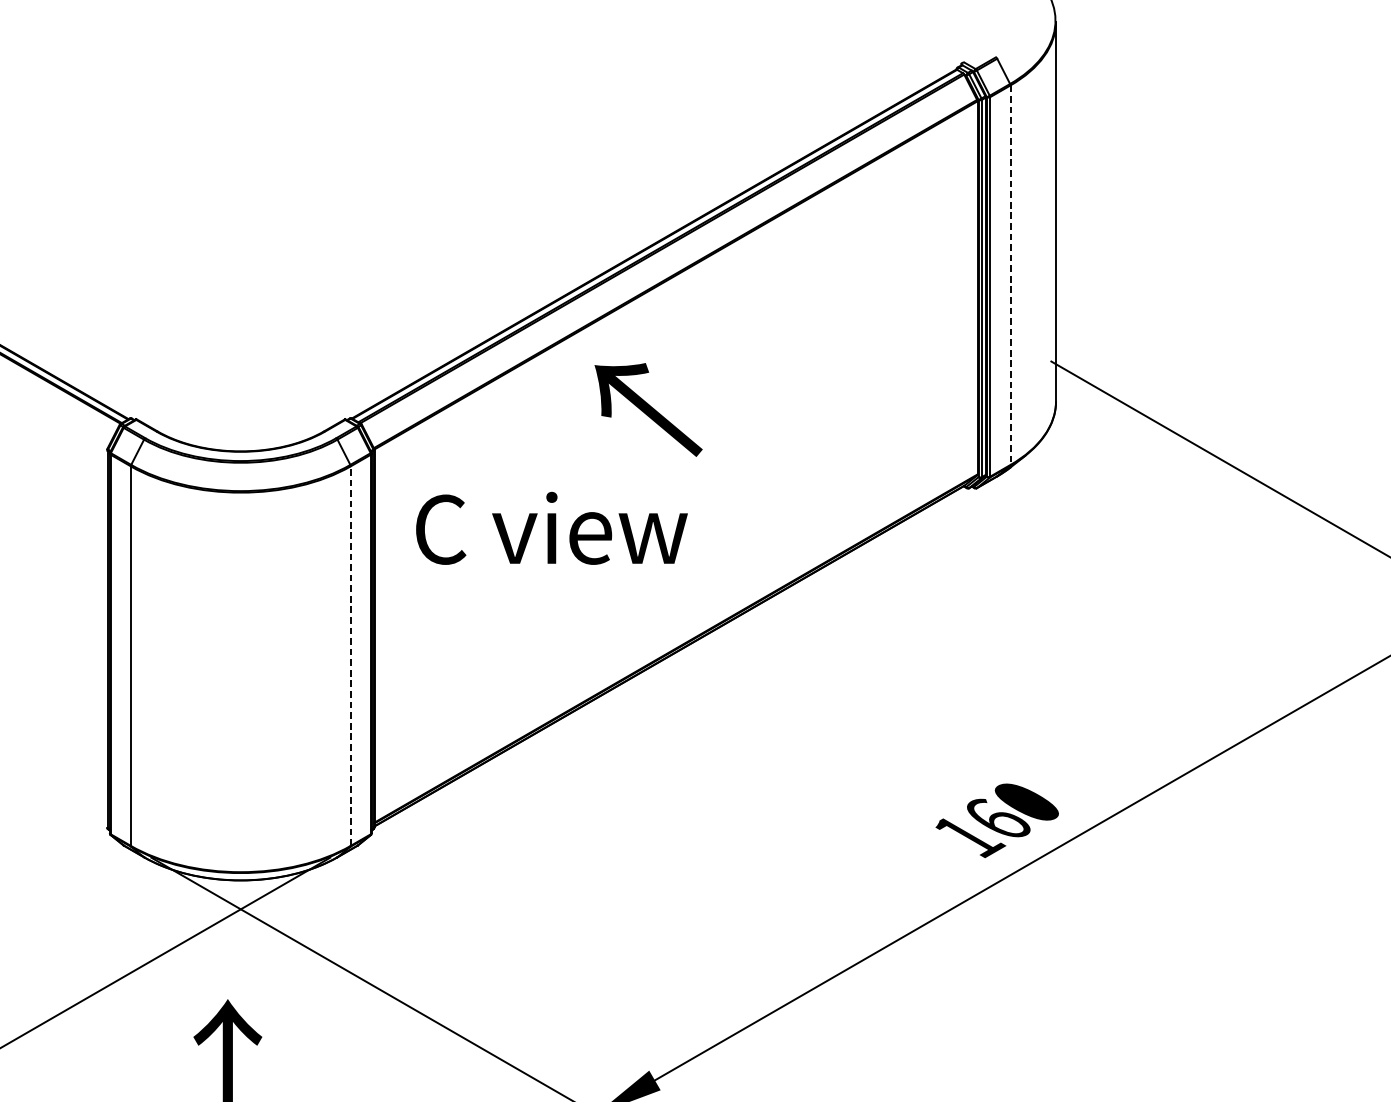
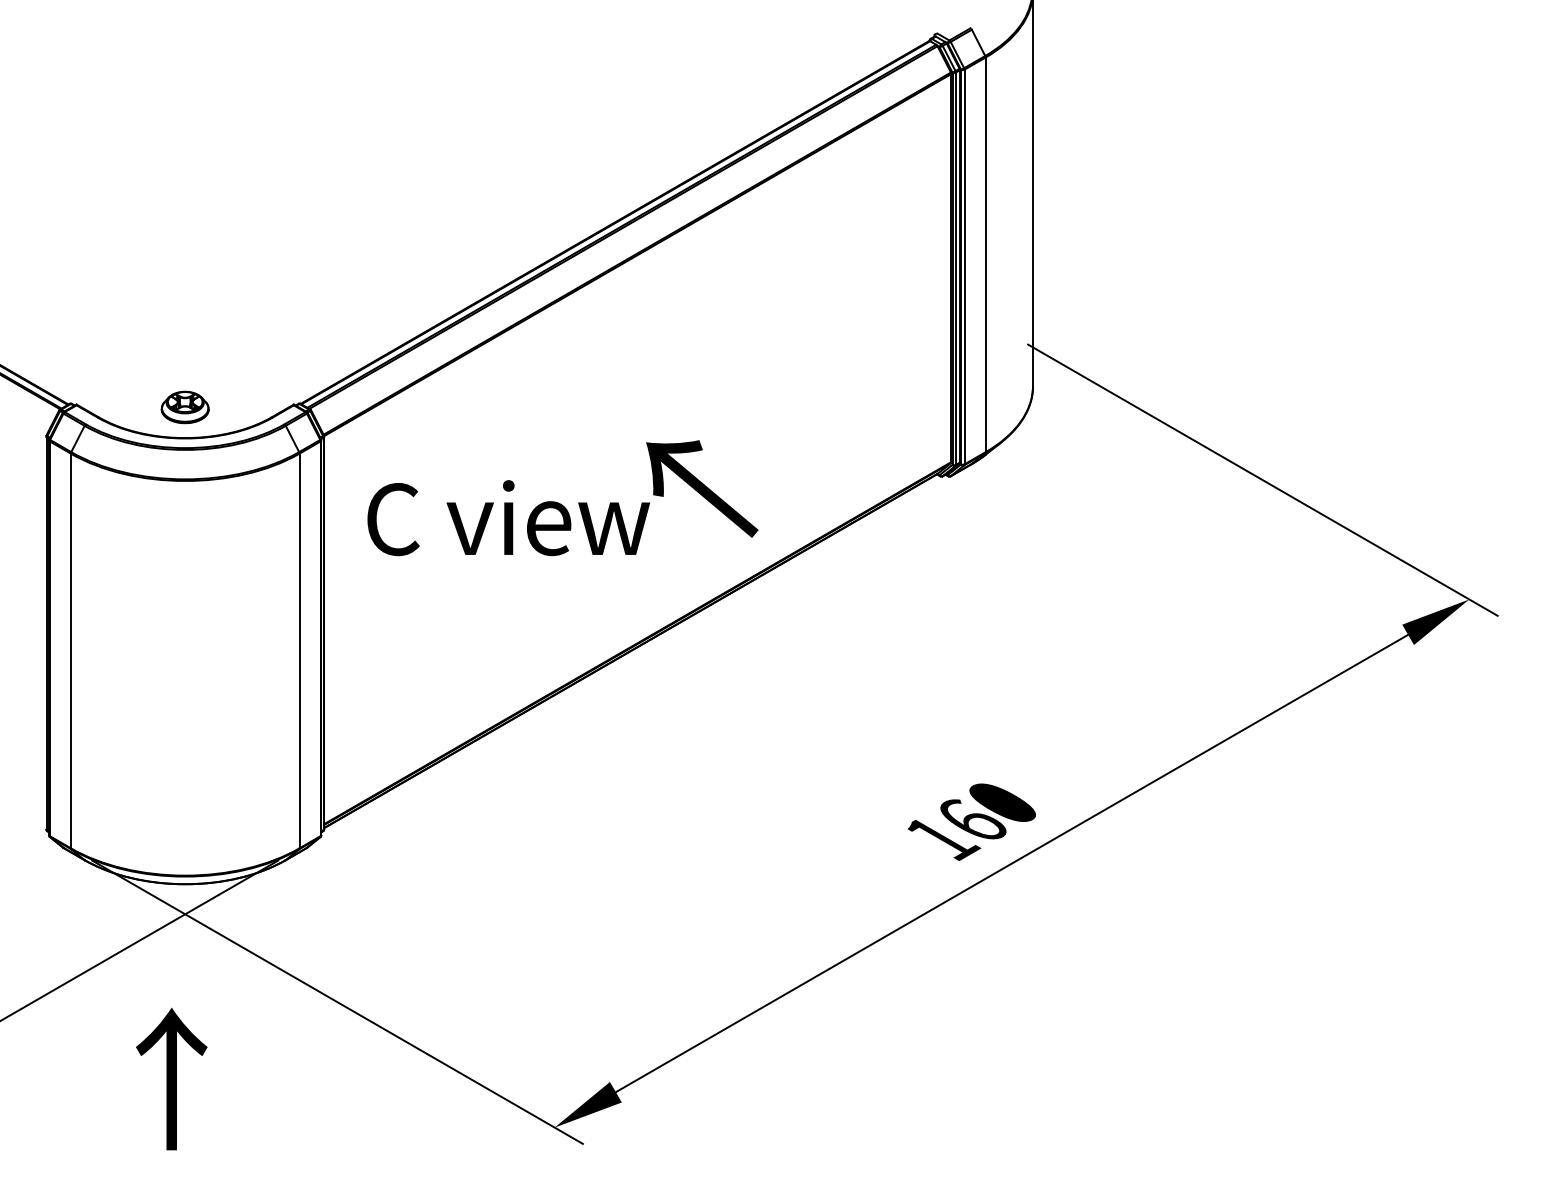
line: (1010, 275) -> (985, 255), dashed -> solid
text: (648, 409) -> (702, 488), moved
part: (240, 422) -> (184, 407), added
line: (350, 655) -> (299, 650), dashed -> solid

